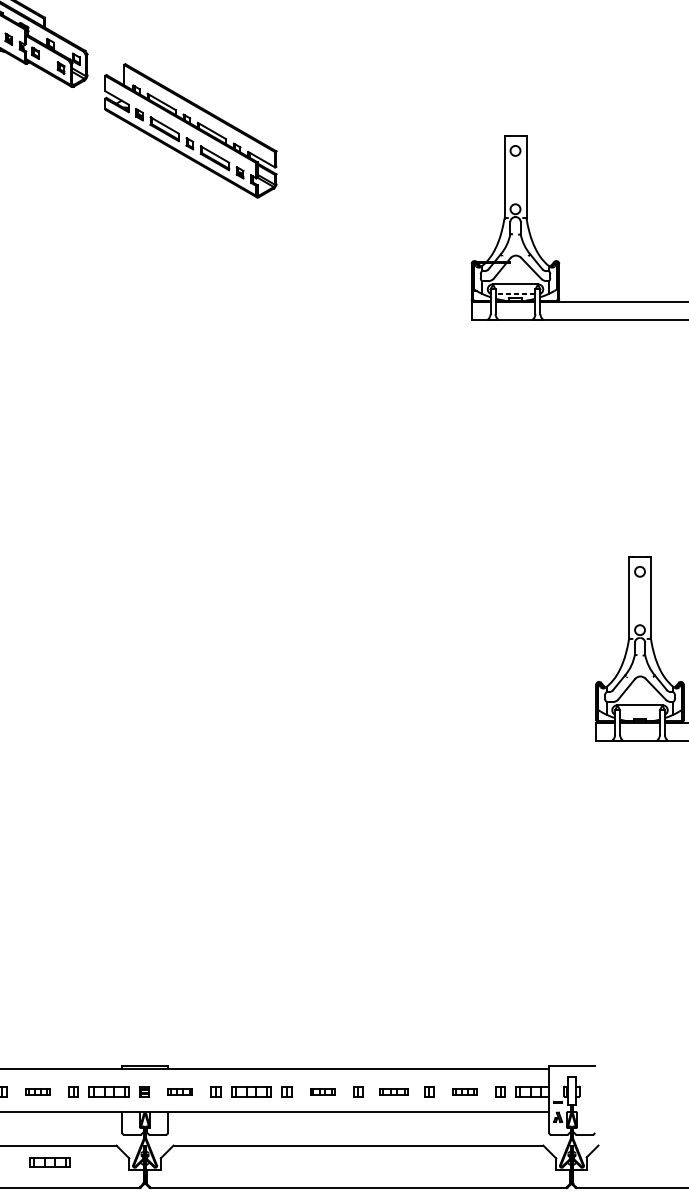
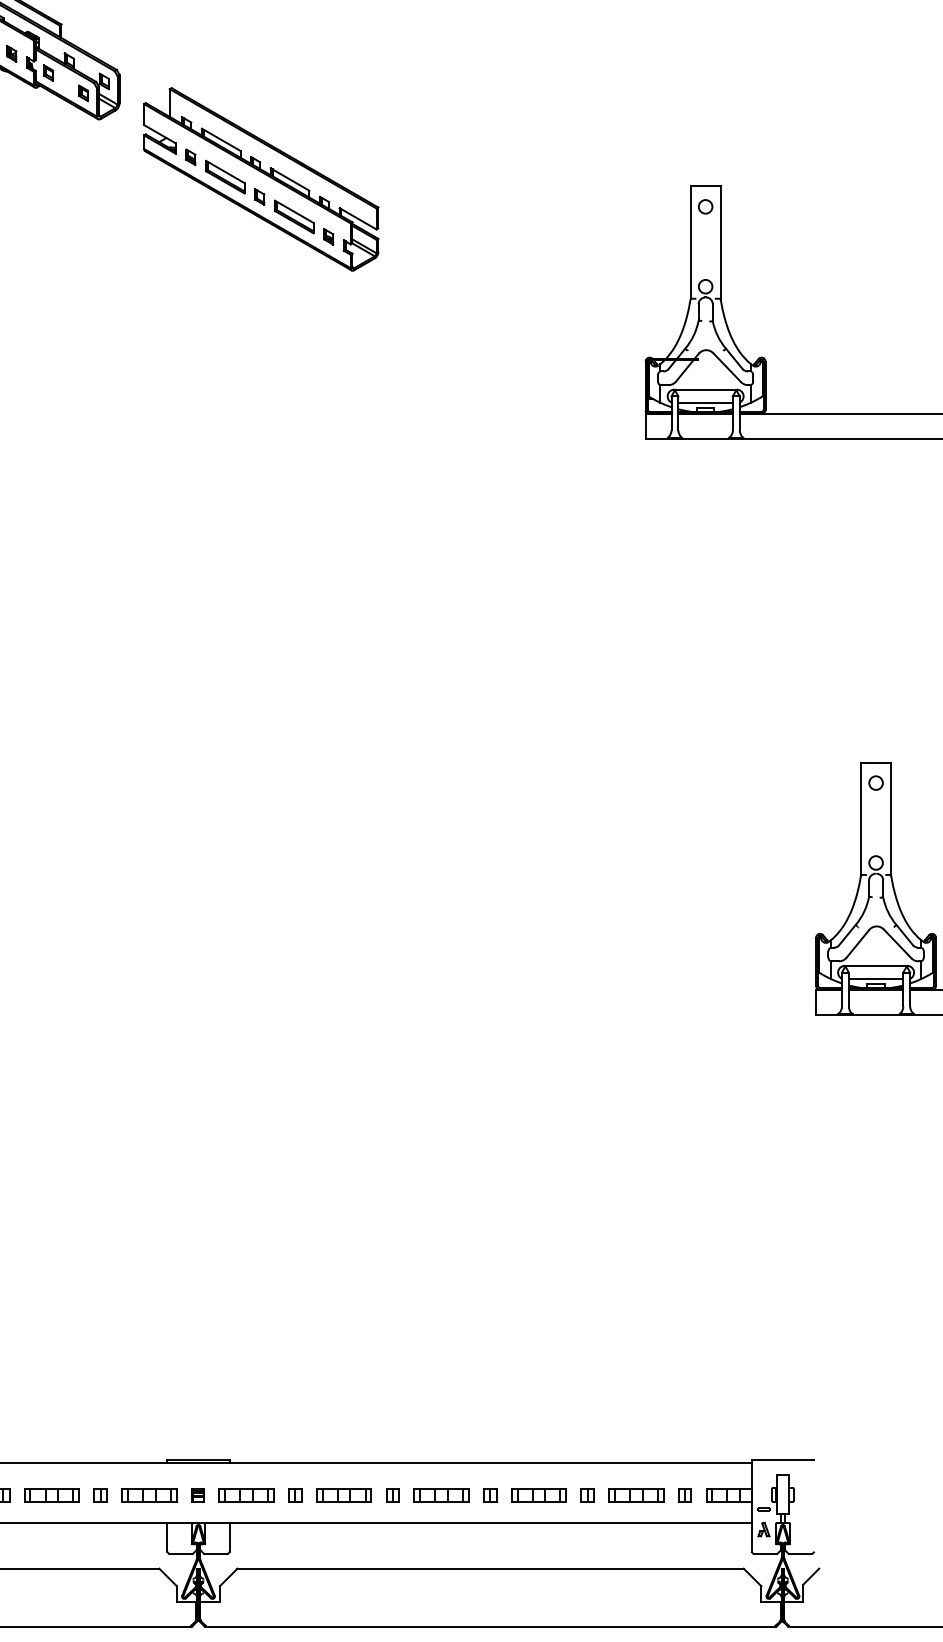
line: (515, 294) -> (705, 403), dashed -> solid
line: (639, 715) -> (875, 979), added
part: (37, 1092) -> (51, 1495), size x1.67
part: (180, 1092) -> (246, 1495), size x1.67
part: (322, 1092) -> (441, 1495), size x1.67
part: (393, 1092) -> (538, 1495), size x1.43
part: (465, 1092) -> (636, 1495), size x1.67
part: (50, 1163) -> (68, 1592), removed

